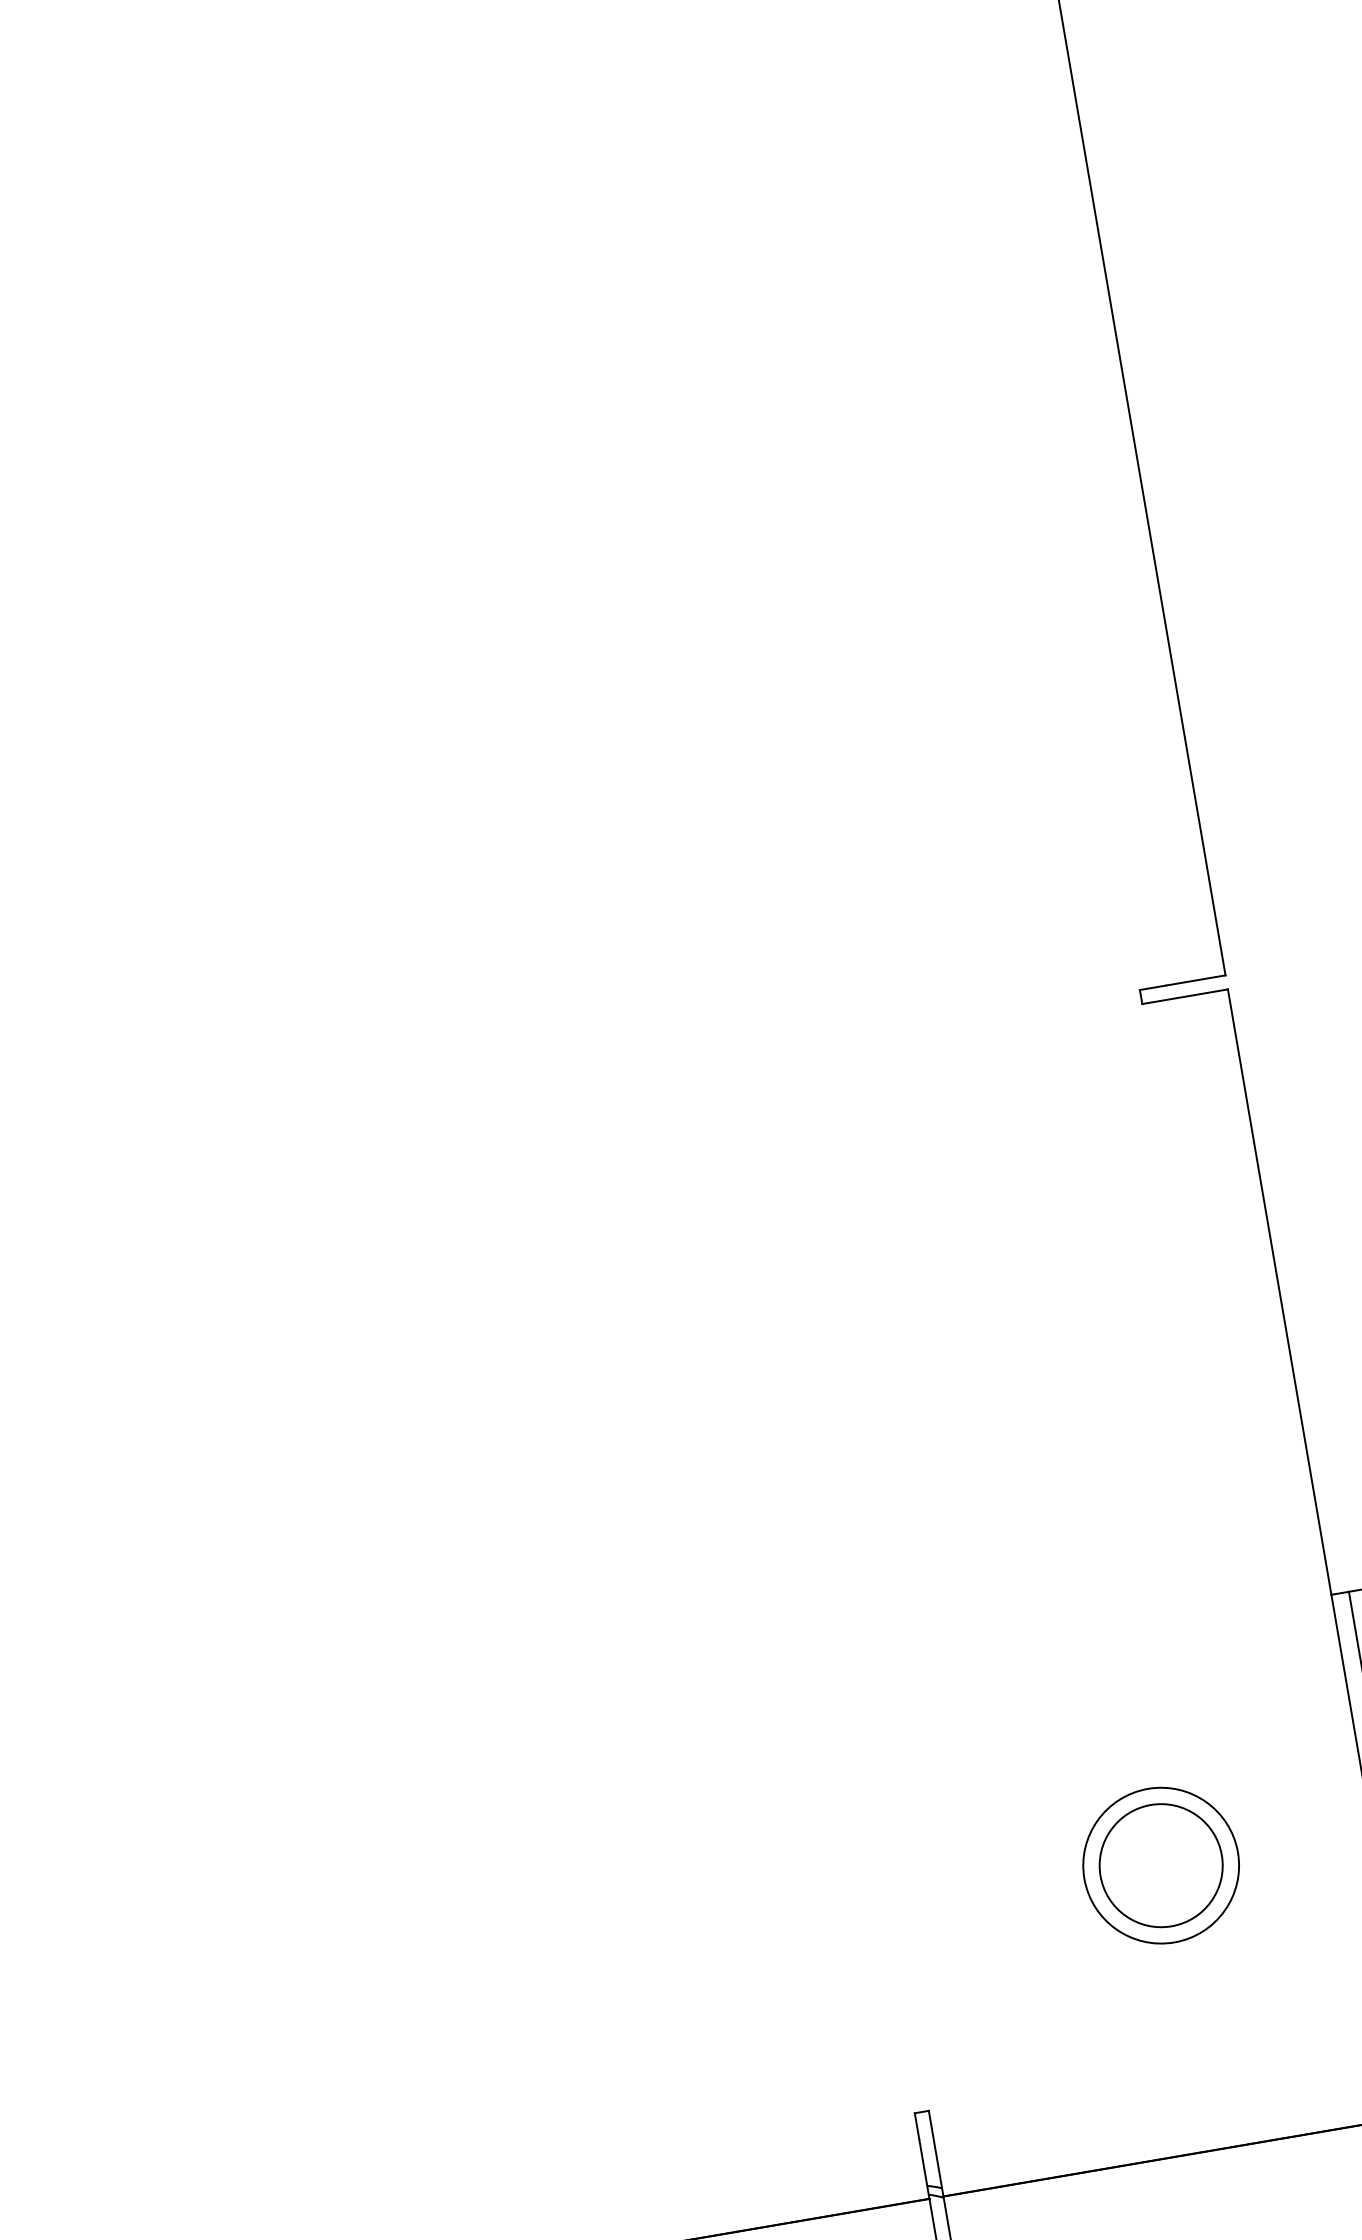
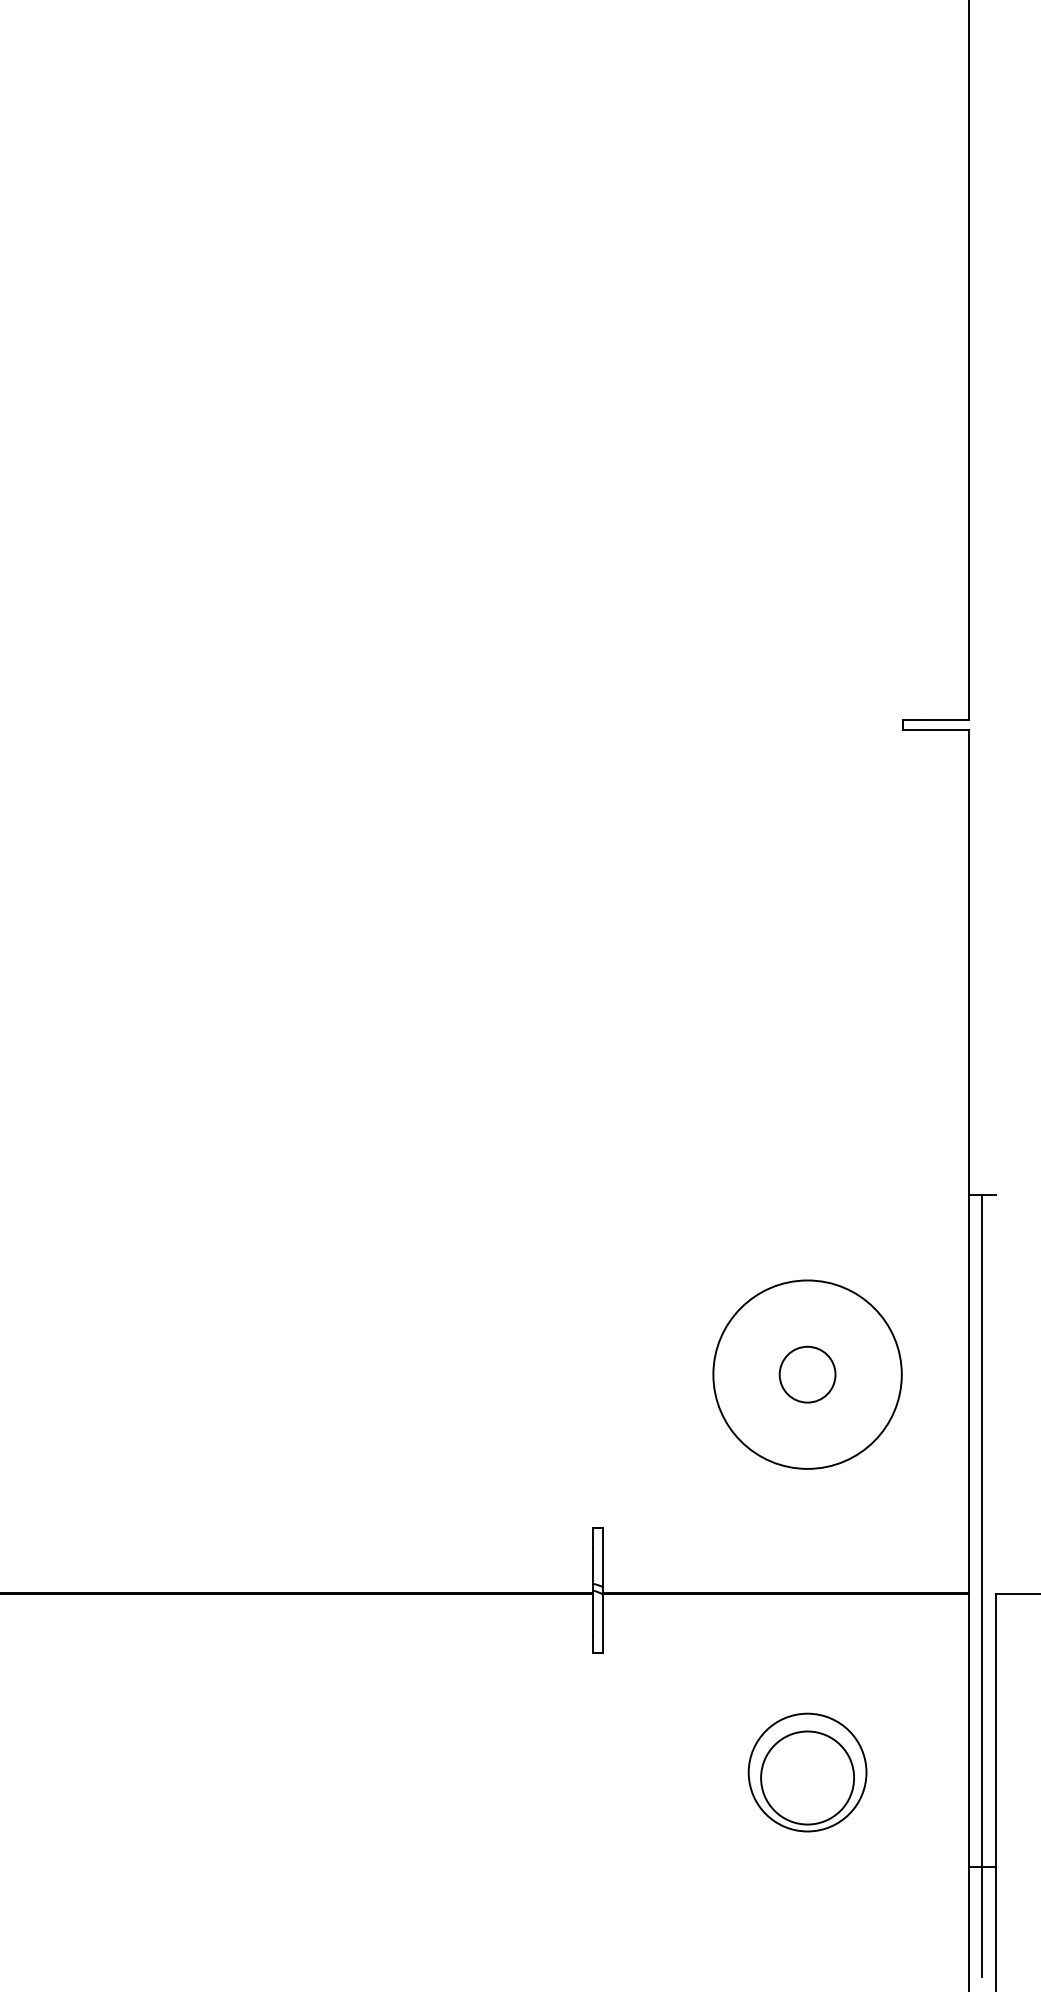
circle: (1161, 1865) -> (807, 1374), size x0.6
circle: (1161, 1865) -> (807, 1374), size x1.6

